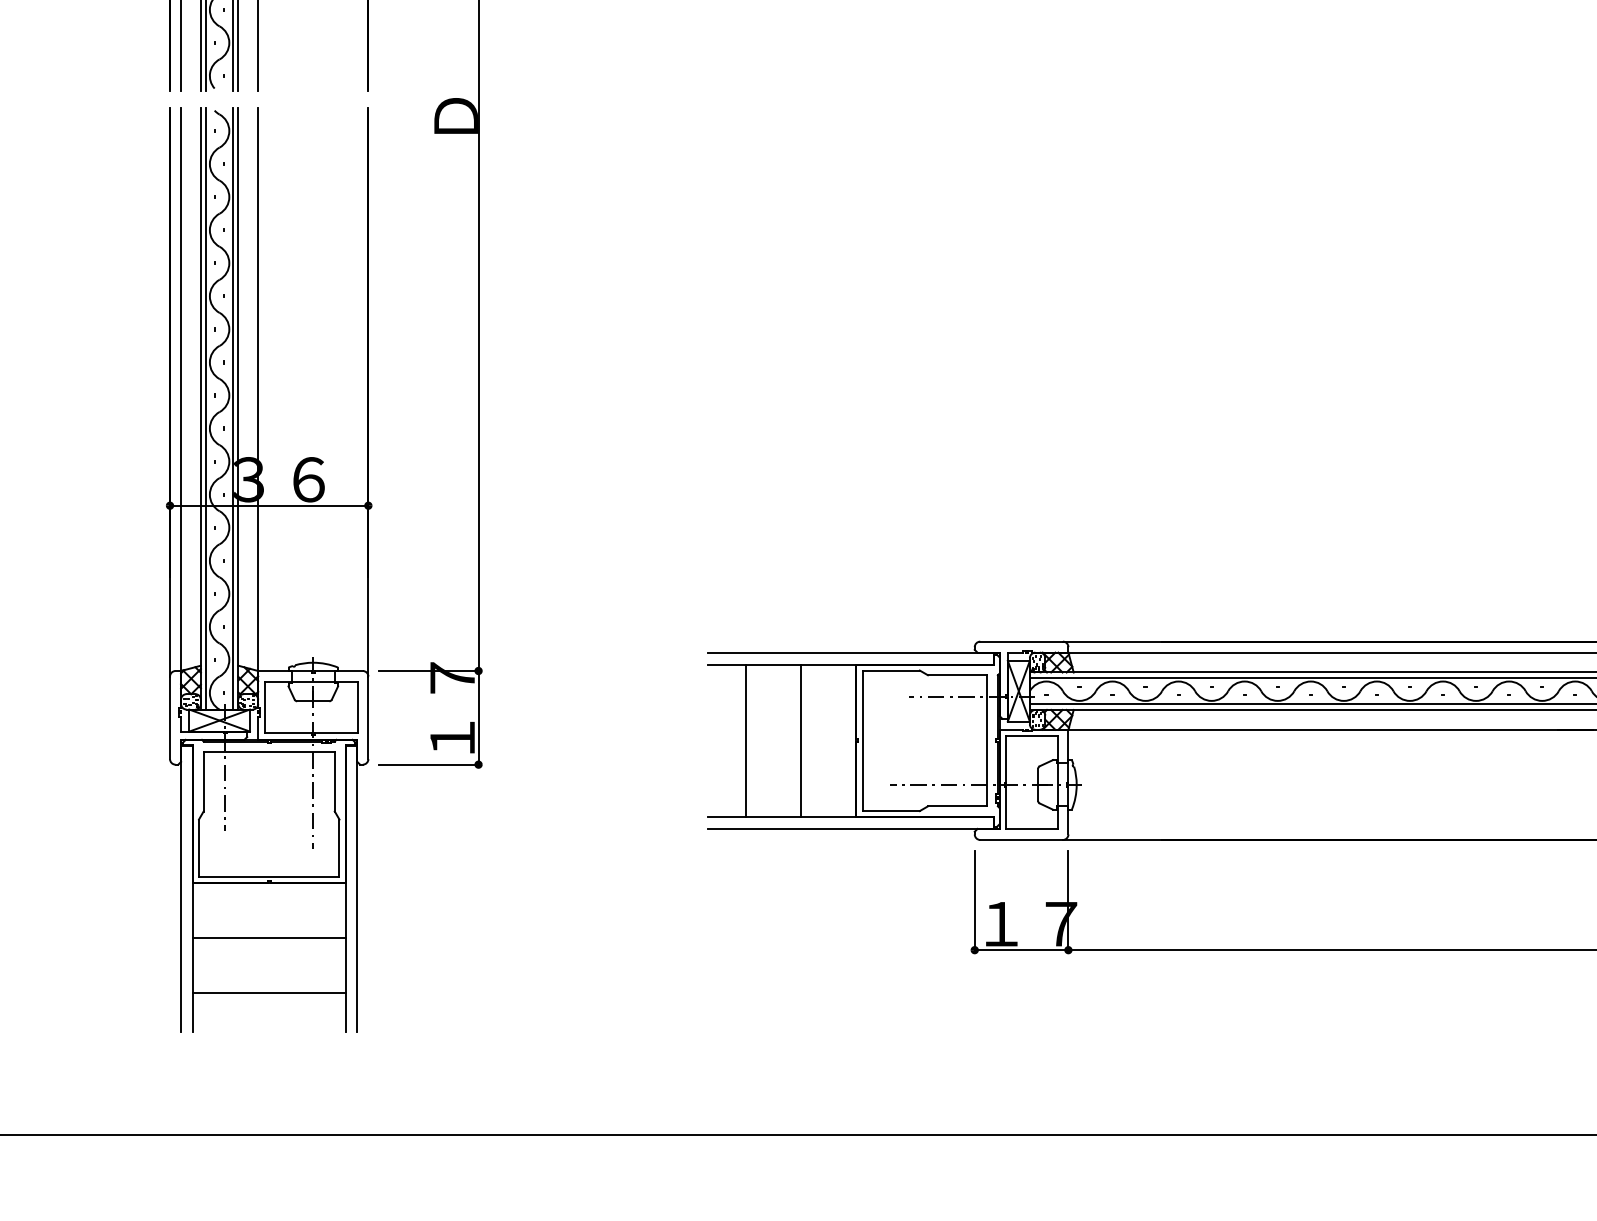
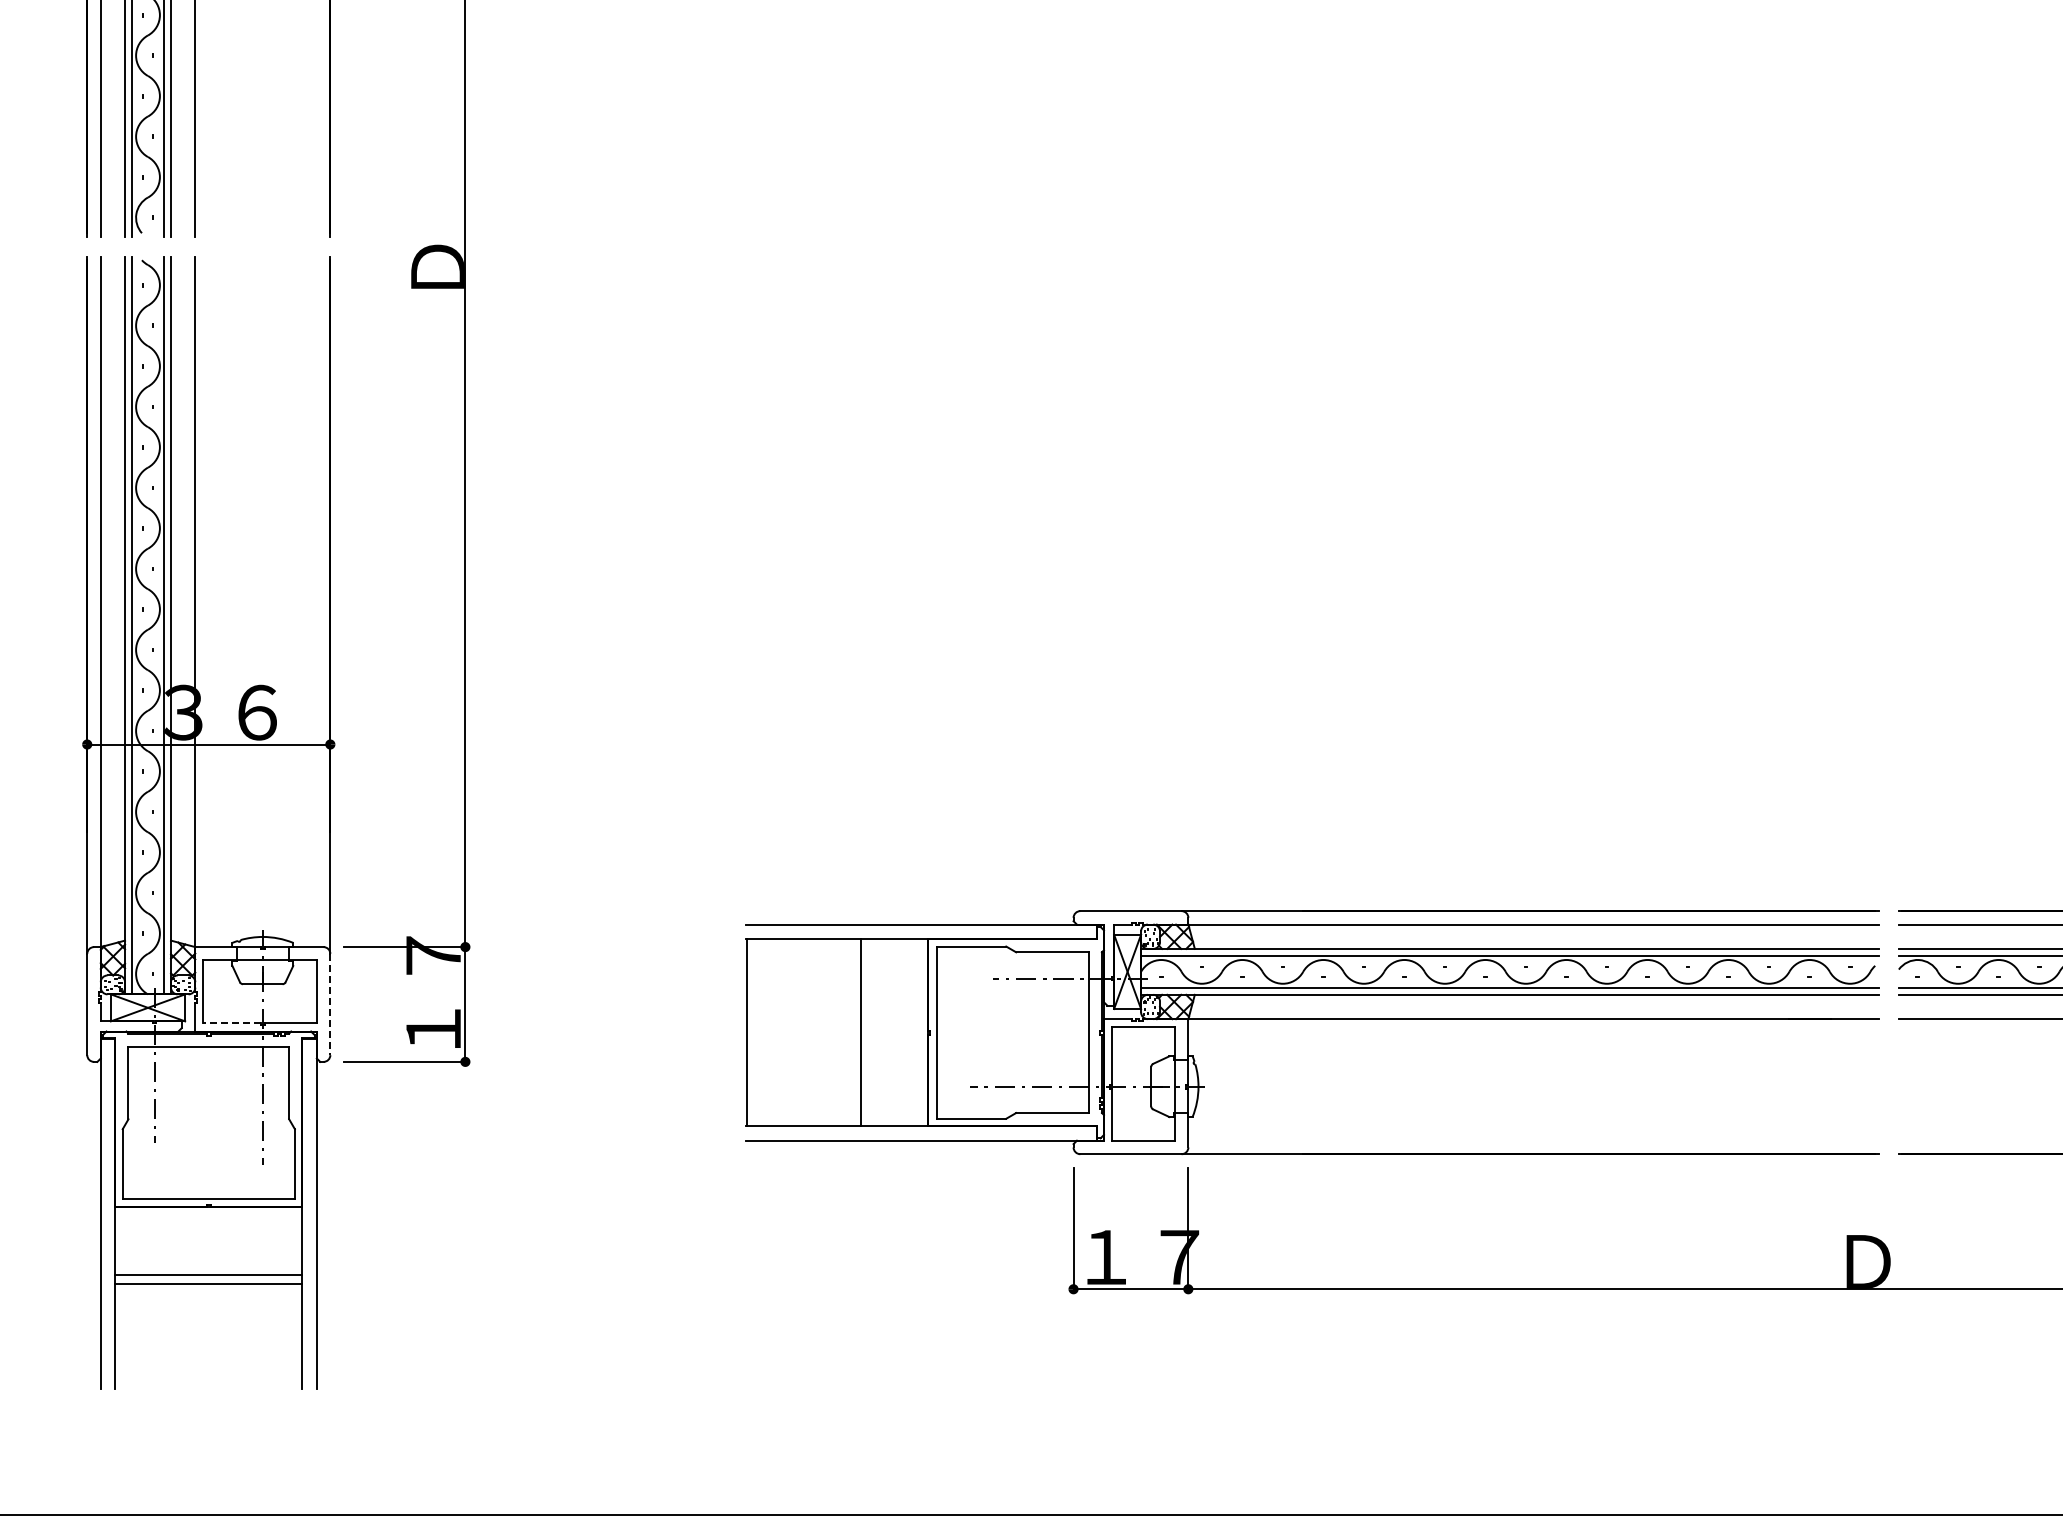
line: (368, 717) -> (330, 1004), solid -> dashed
line: (288, 733) -> (232, 1023), solid -> dashed
line: (746, 740) -> (747, 1032), moved
line: (268, 993) -> (208, 1284), moved

